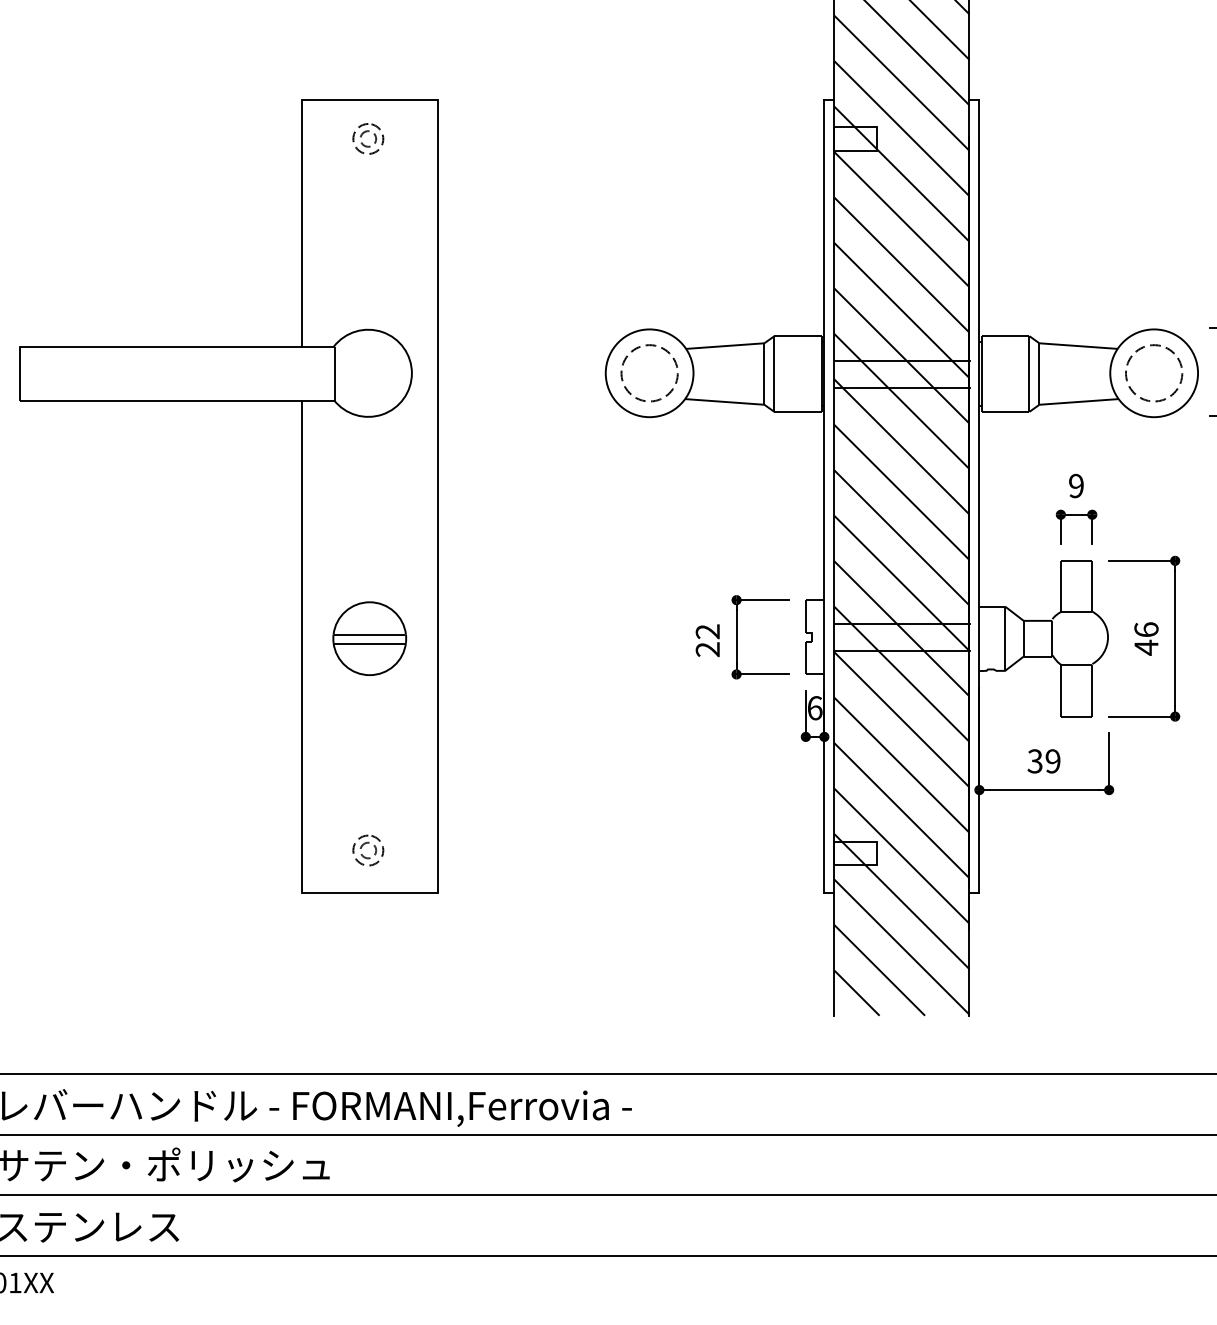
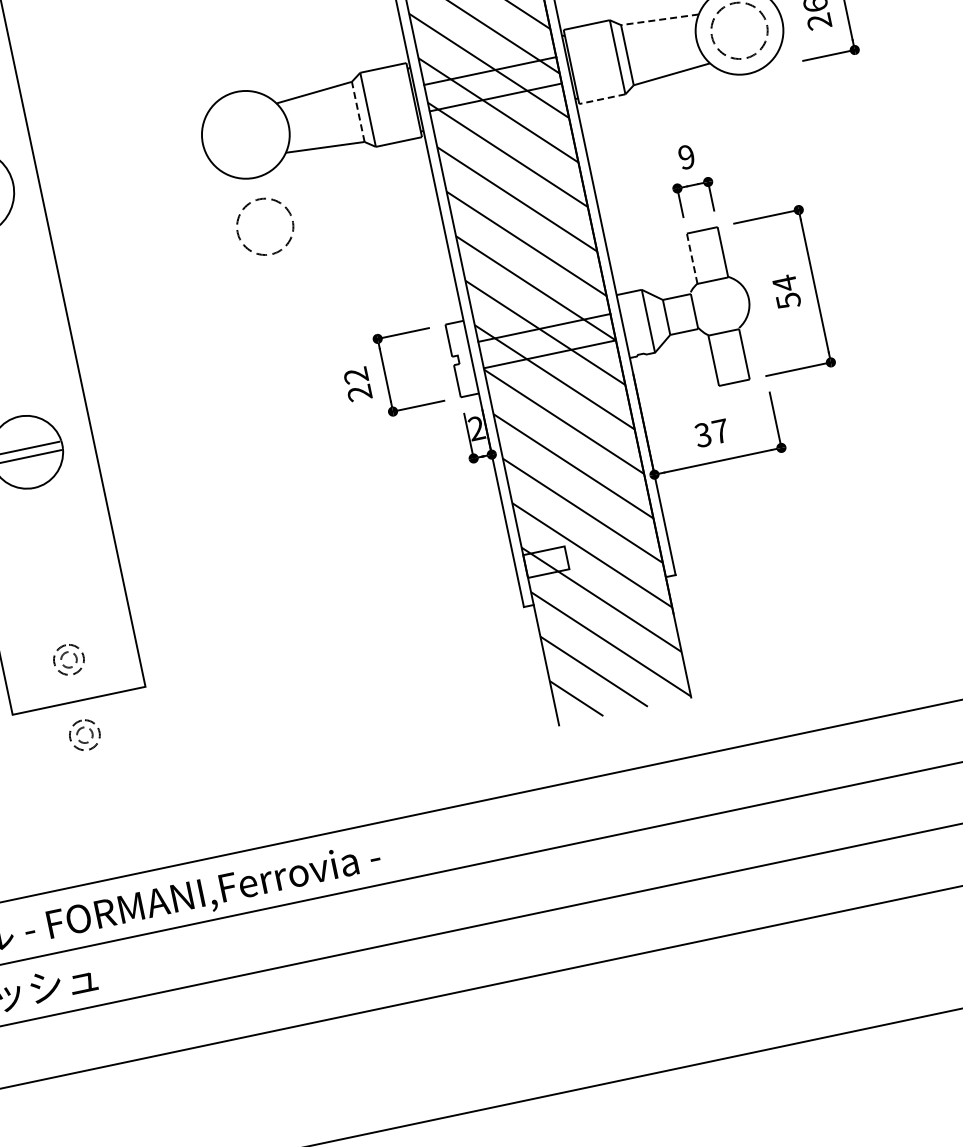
line: (1078, 346) -> (659, 20), solid -> dashed
circle: (649, 373) -> (265, 227), moved
line: (764, 374) -> (358, 112), solid -> dashed
line: (1005, 411) -> (601, 98), solid -> dashed
line: (1060, 586) -> (691, 258), solid -> dashed
text: (1146, 638) -> (786, 291), 46 -> 54
text: (814, 708) -> (476, 428), 6 -> 2
text: (1052, 761) -> (720, 431), 39 -> 37
part: (373, 923) -> (89, 730), added

